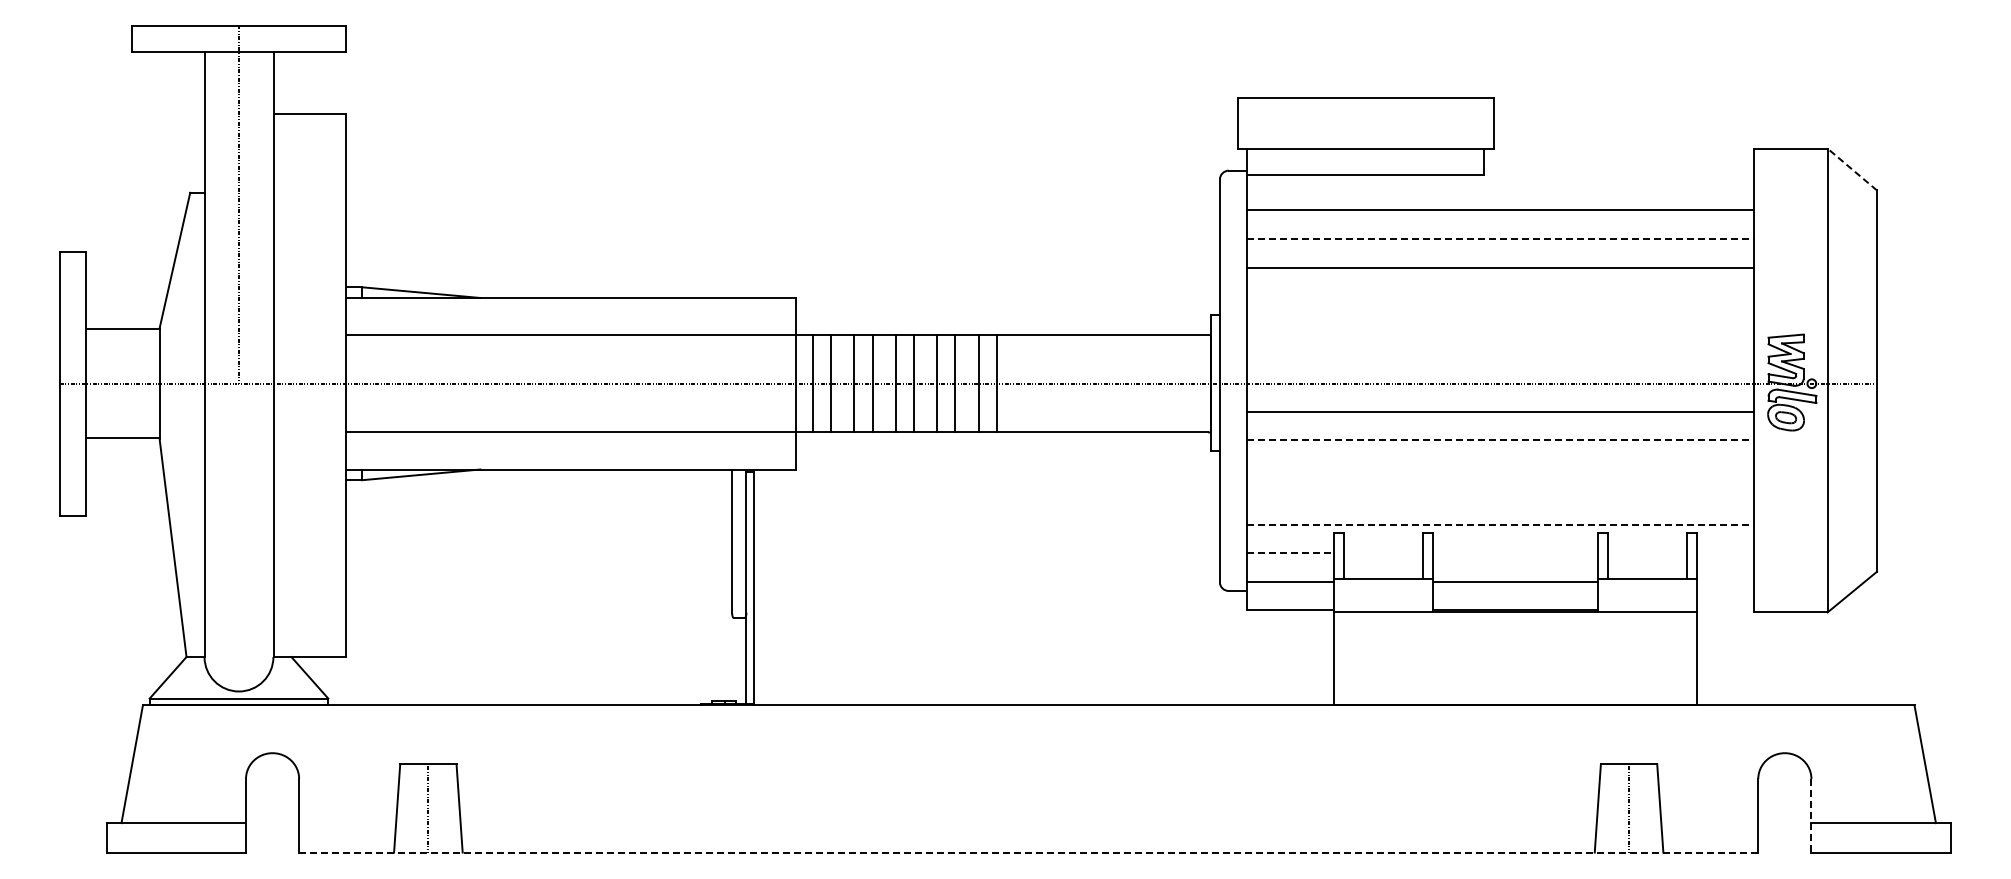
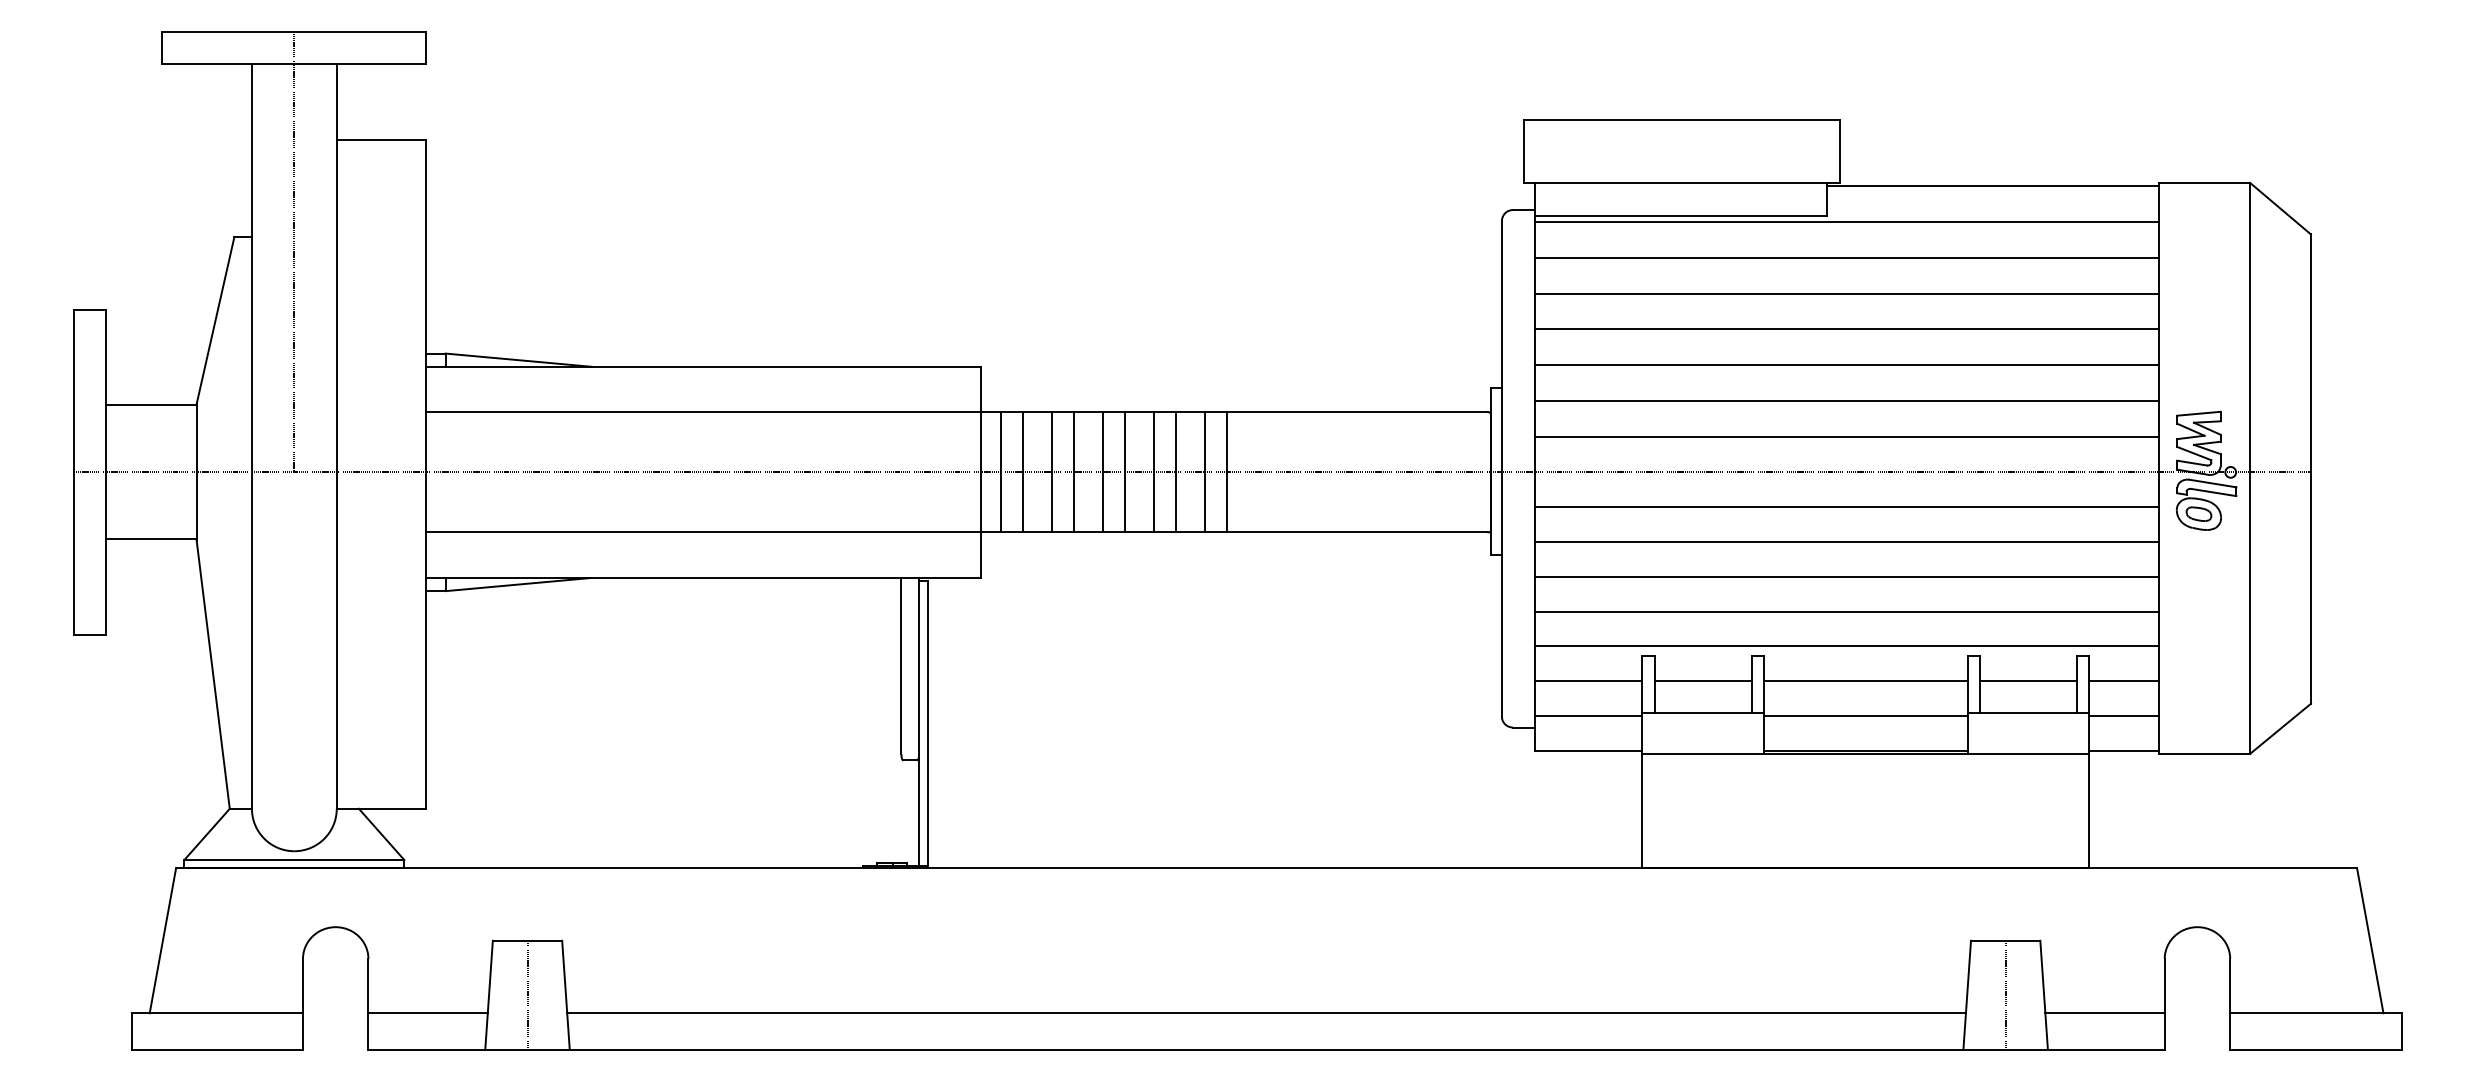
line: (1618, 151) -> (1992, 186), added
line: (1851, 169) -> (2279, 208), dashed -> solid
line: (1499, 180) -> (1846, 222), added
line: (1500, 238) -> (1847, 293), dashed -> solid
line: (1499, 296) -> (1846, 364), added
line: (1499, 325) -> (1846, 400), added
line: (1499, 354) -> (1846, 436), added
line: (1500, 440) -> (1847, 542), dashed -> solid
line: (1499, 468) -> (1846, 576), added
line: (1499, 496) -> (1846, 611), added
line: (1500, 524) -> (1847, 645), dashed -> solid
line: (1290, 553) -> (1588, 681), dashed -> solid
line: (1383, 553) -> (1703, 681), added
line: (1515, 553) -> (1865, 681), added
line: (1647, 553) -> (2028, 681), added
line: (1724, 553) -> (2123, 681), added
line: (1724, 581) -> (2123, 715), added
line: (1724, 609) -> (2123, 750), added
line: (1811, 815) -> (2230, 1003), dashed -> solid
line: (347, 823) -> (427, 1013), added
line: (1028, 823) -> (1266, 1013), added
line: (1709, 823) -> (2104, 1013), added
line: (1028, 852) -> (1266, 1049), dashed -> solid

